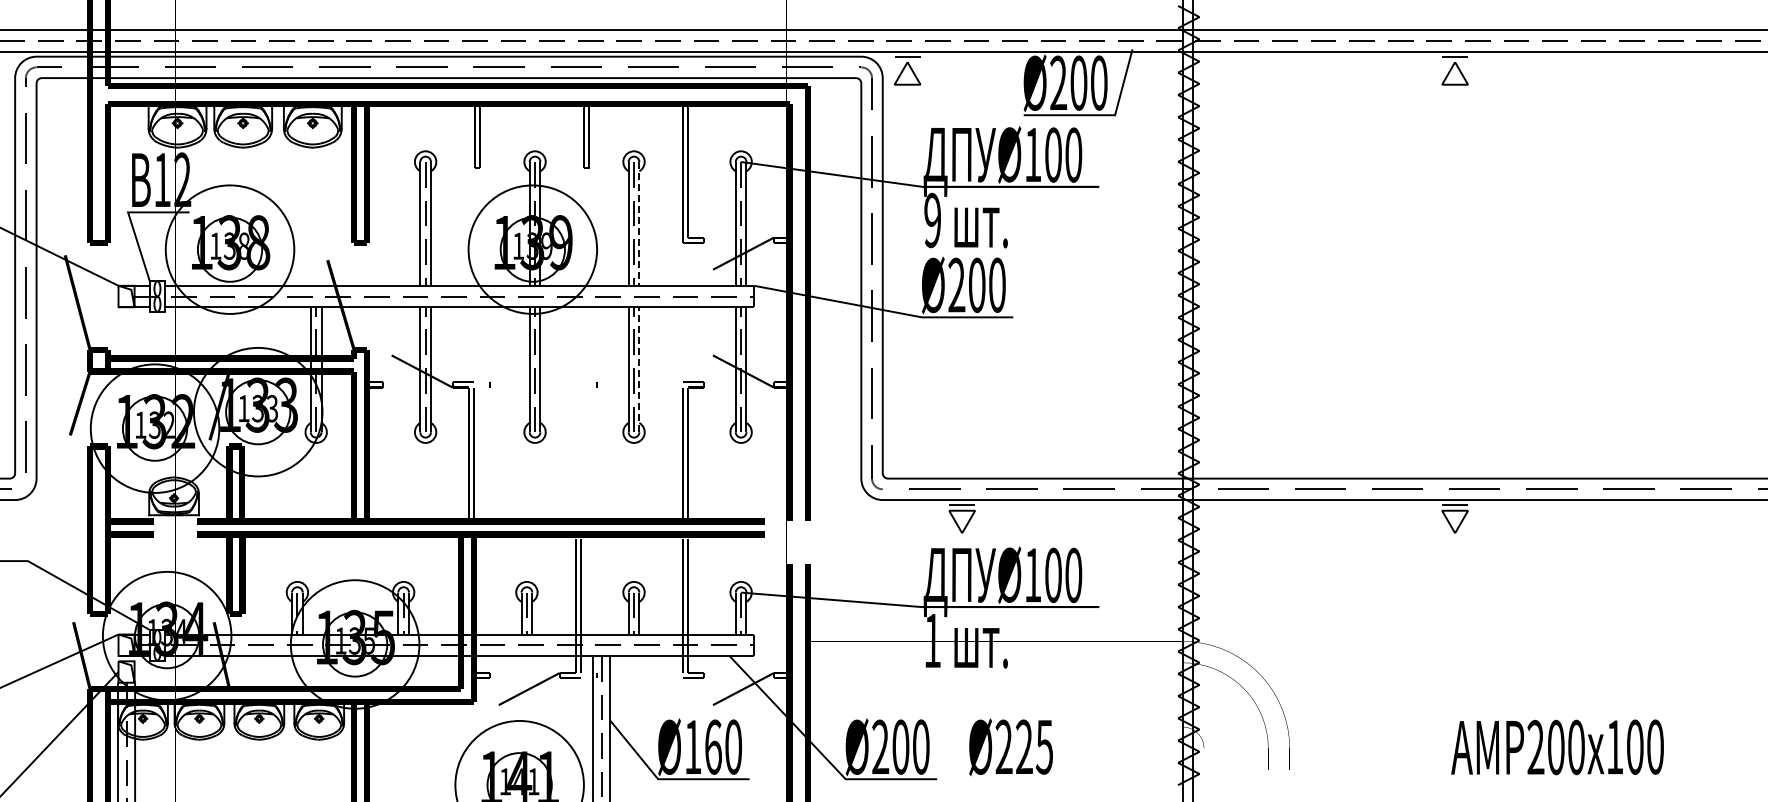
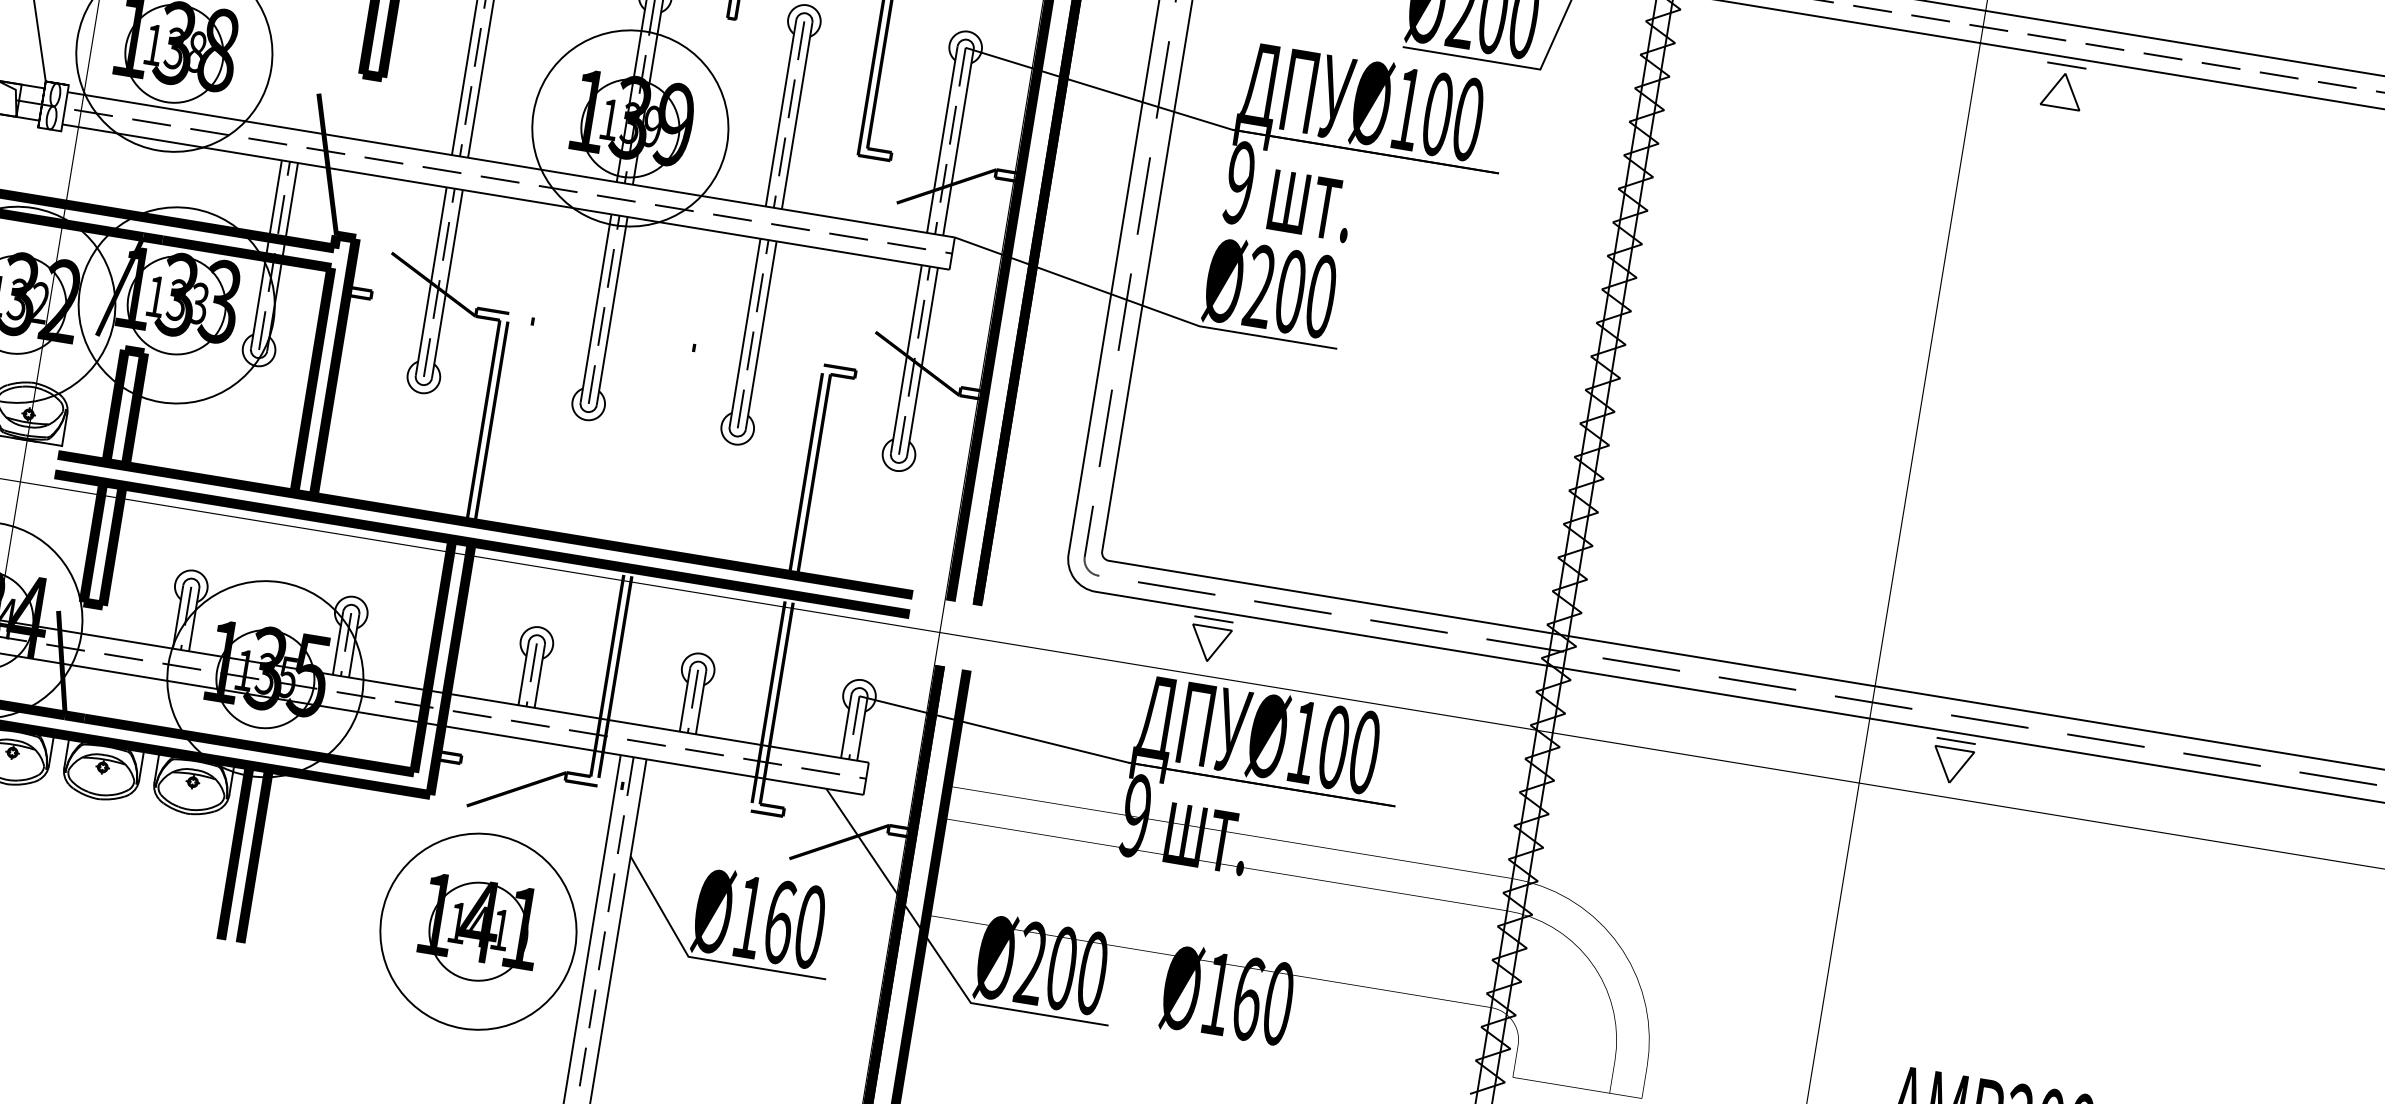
line: (639, 223) -> (797, 115), dashed -> solid
line: (639, 369) -> (761, 335), dashed -> solid
text: (932, 640) -> (1135, 815), 1 -> 9
text: (1024, 746) -> (1248, 997), Ø225 -> Ø160

